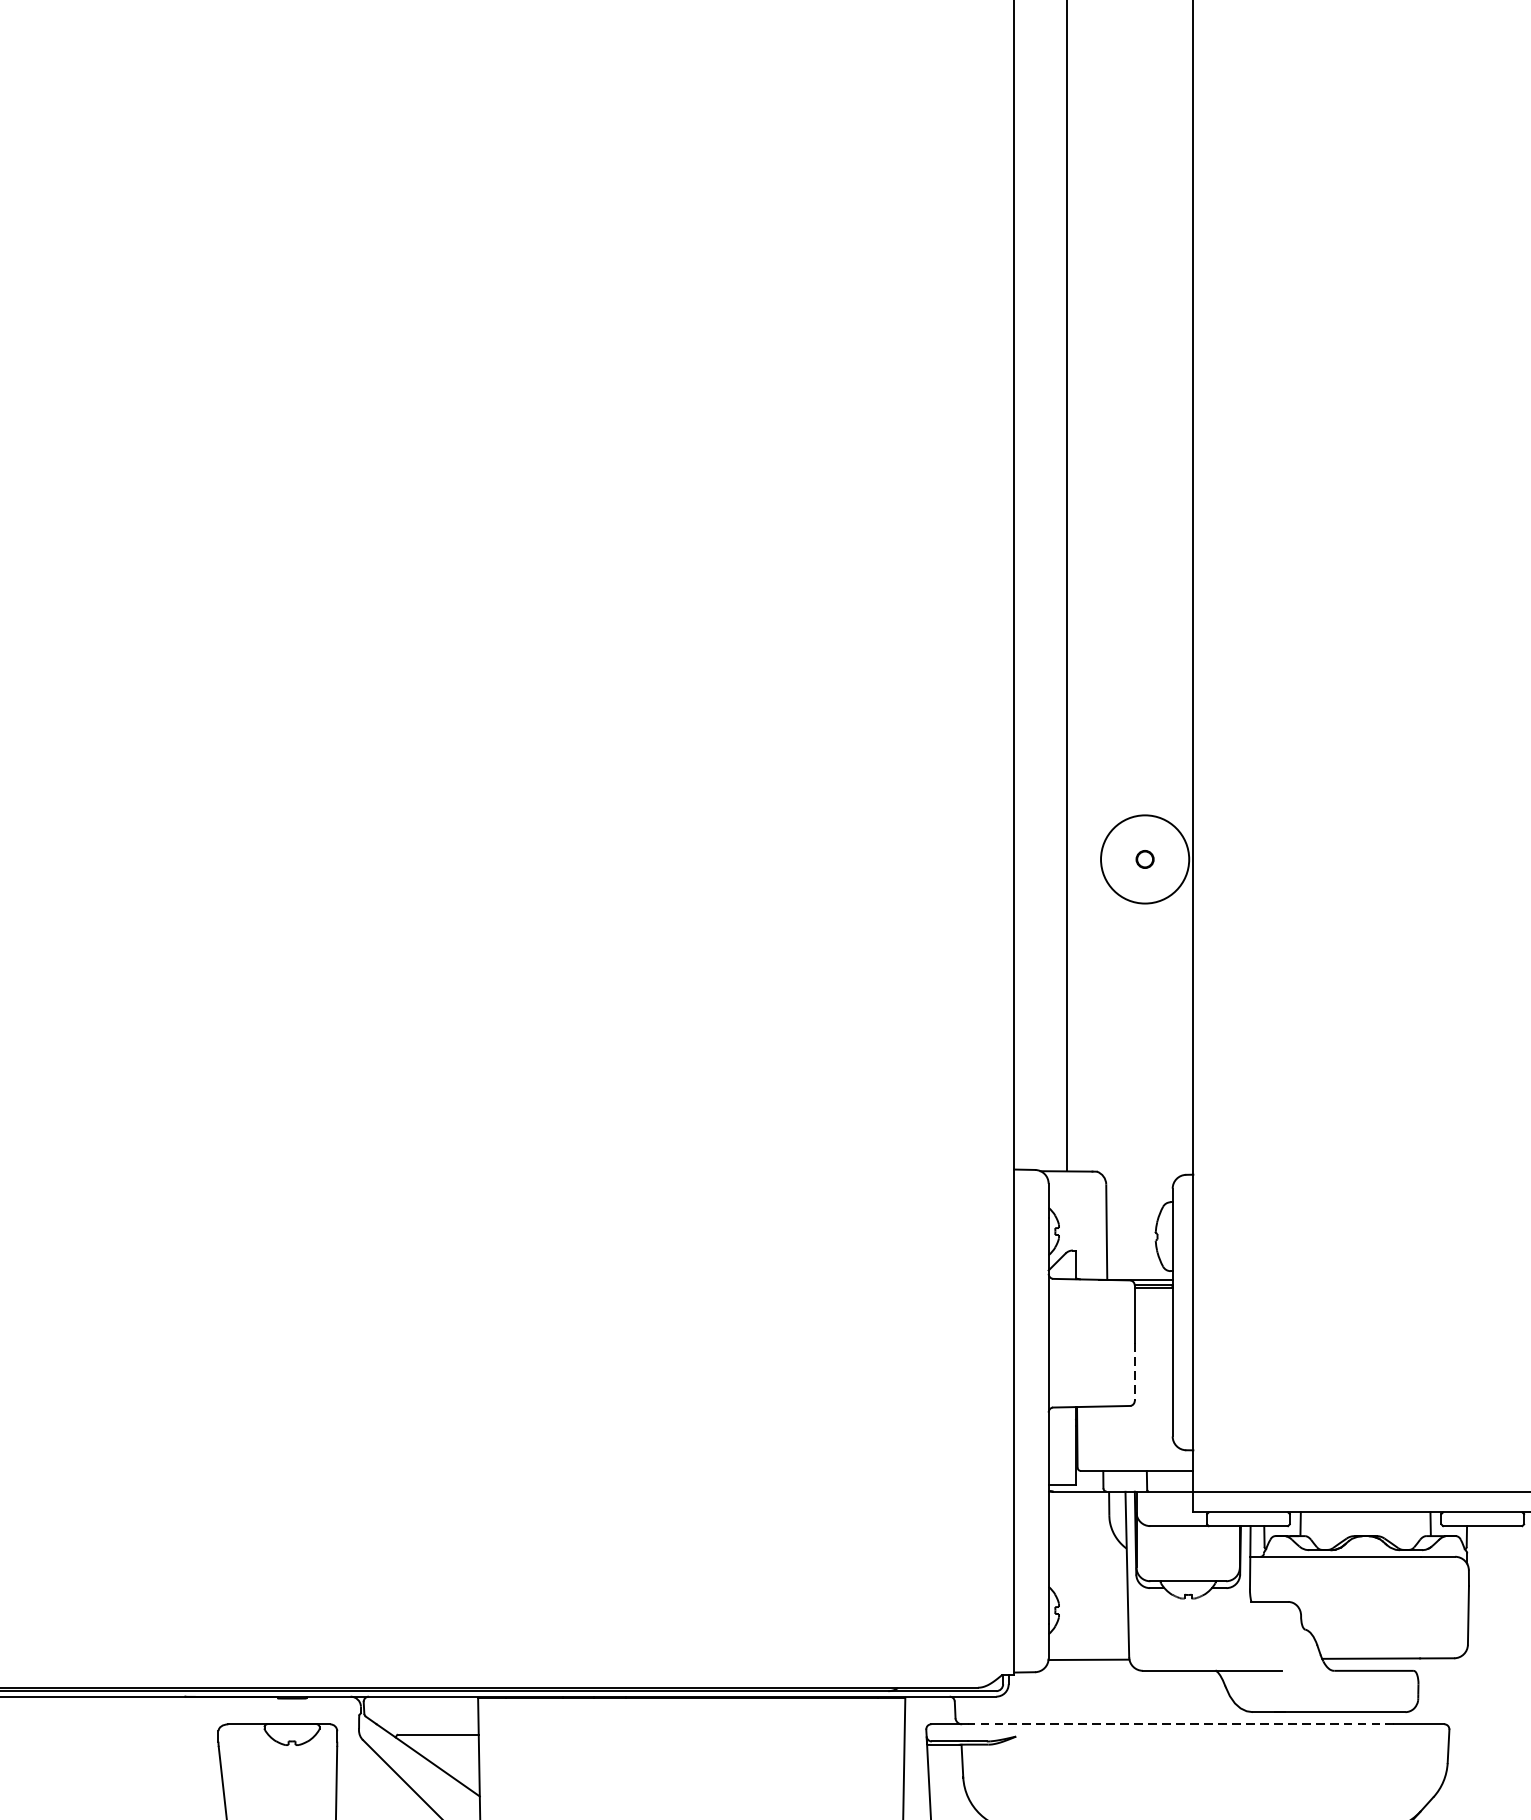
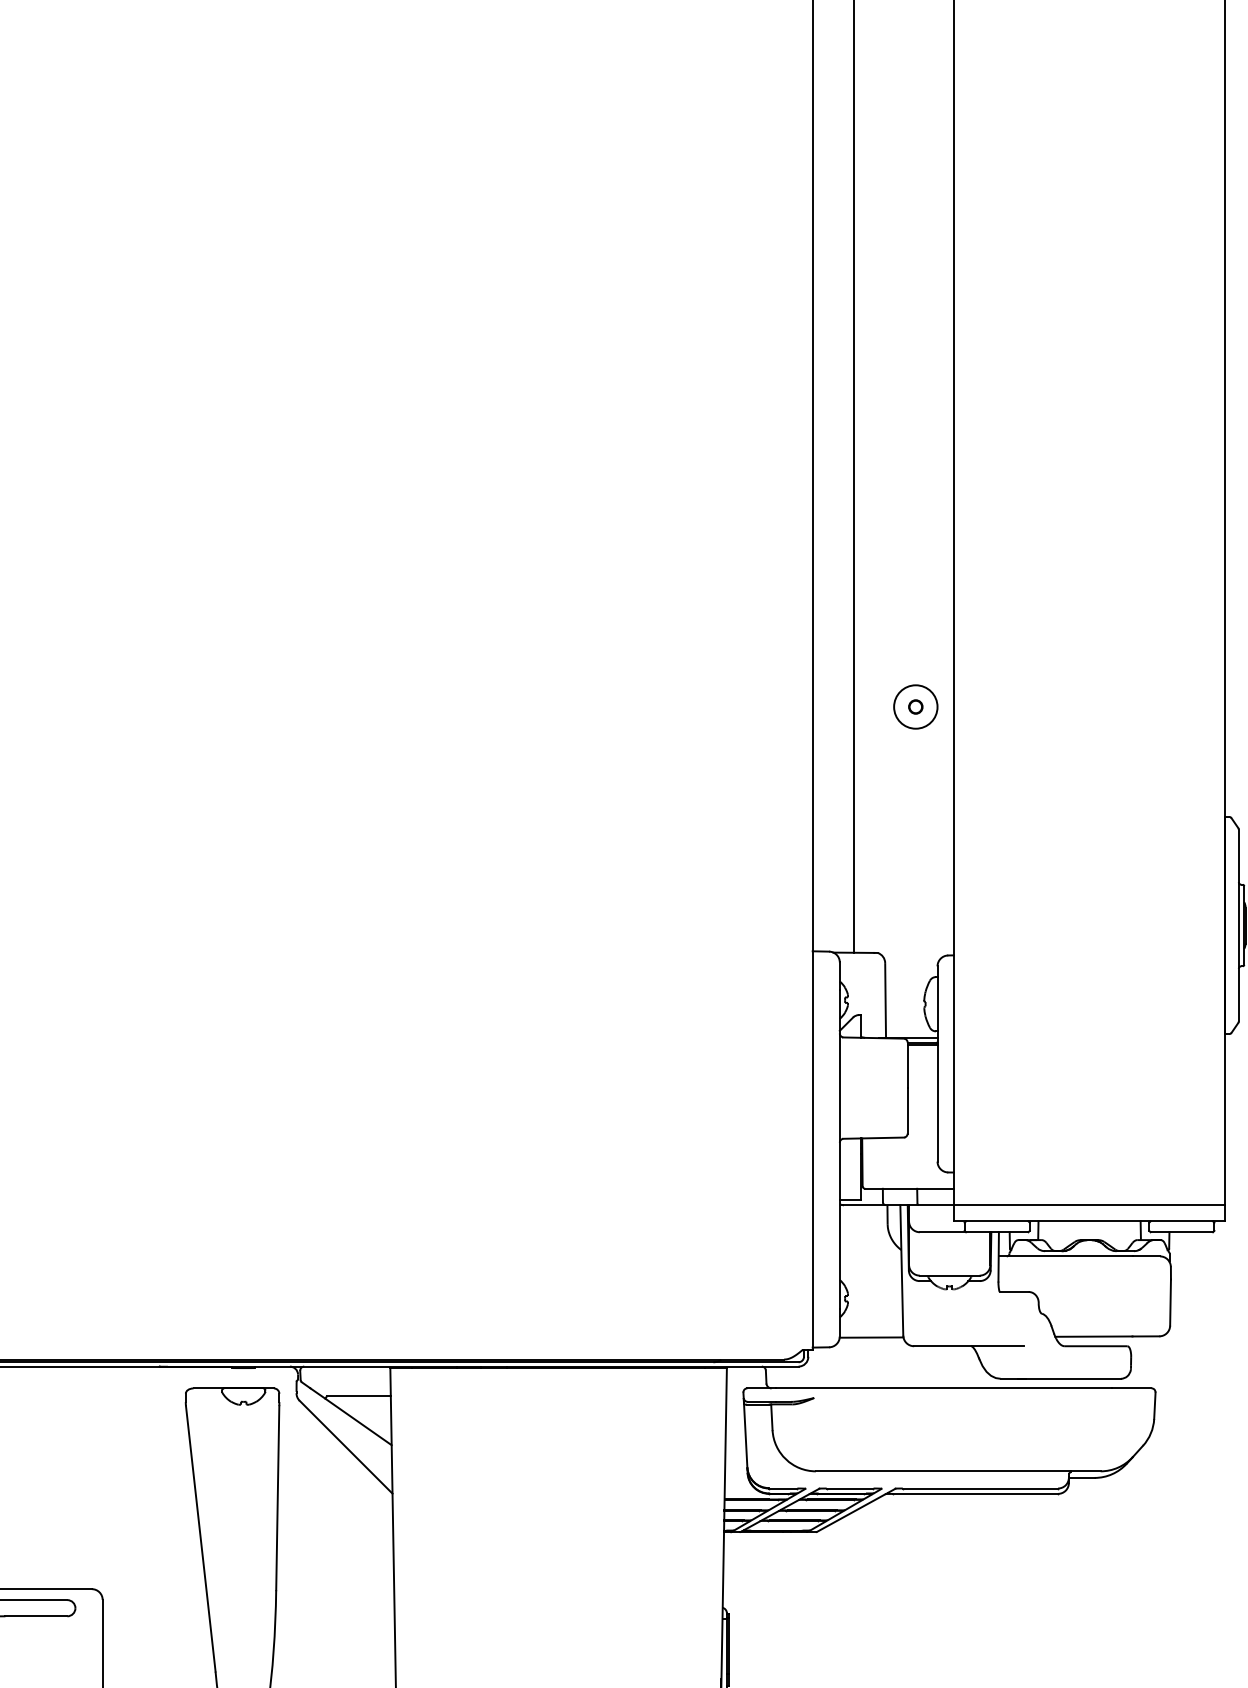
circle: (1144, 858) -> (915, 706), size x0.62
line: (1134, 1371) -> (907, 1110), dashed -> solid
line: (1180, 1724) -> (943, 1388), dashed -> solid

